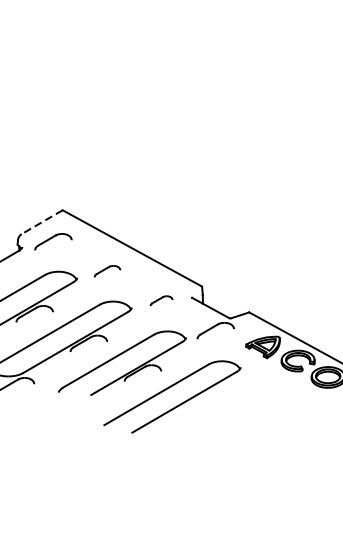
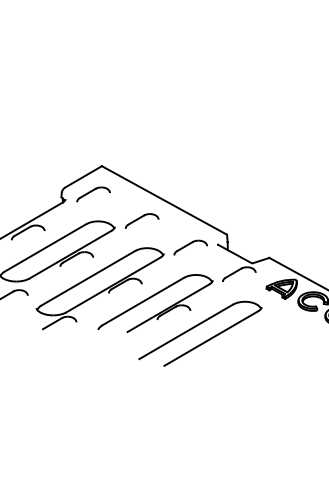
line: (42, 222) -> (83, 177), dashed -> solid
part: (106, 270) -> (141, 220), size x1.43
part: (161, 300) -> (190, 247), size x1.67

